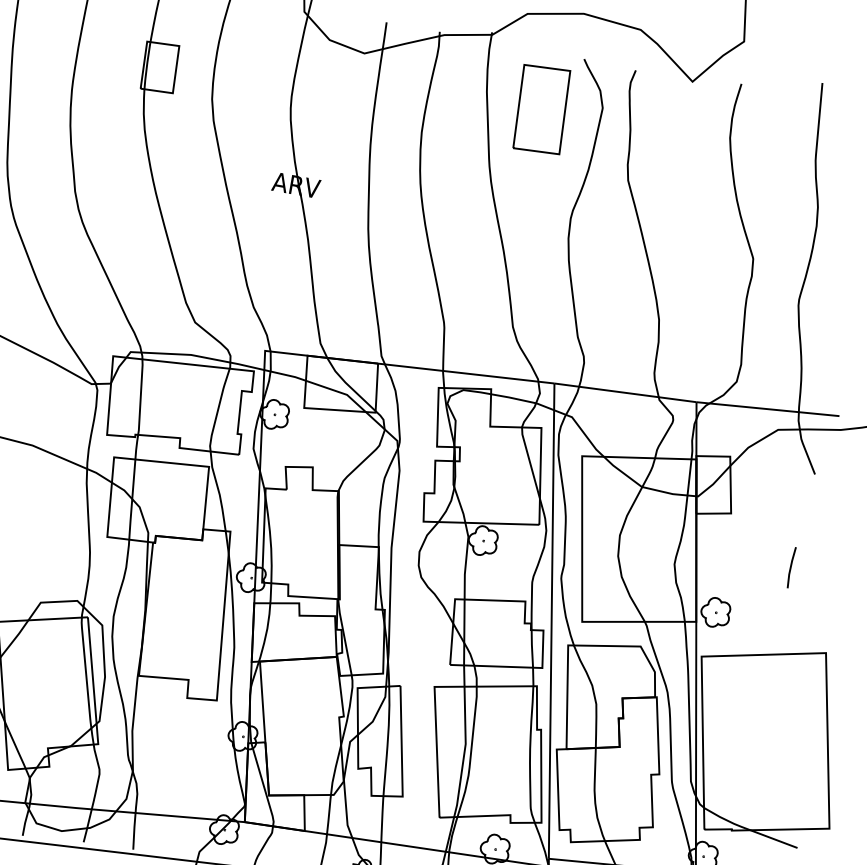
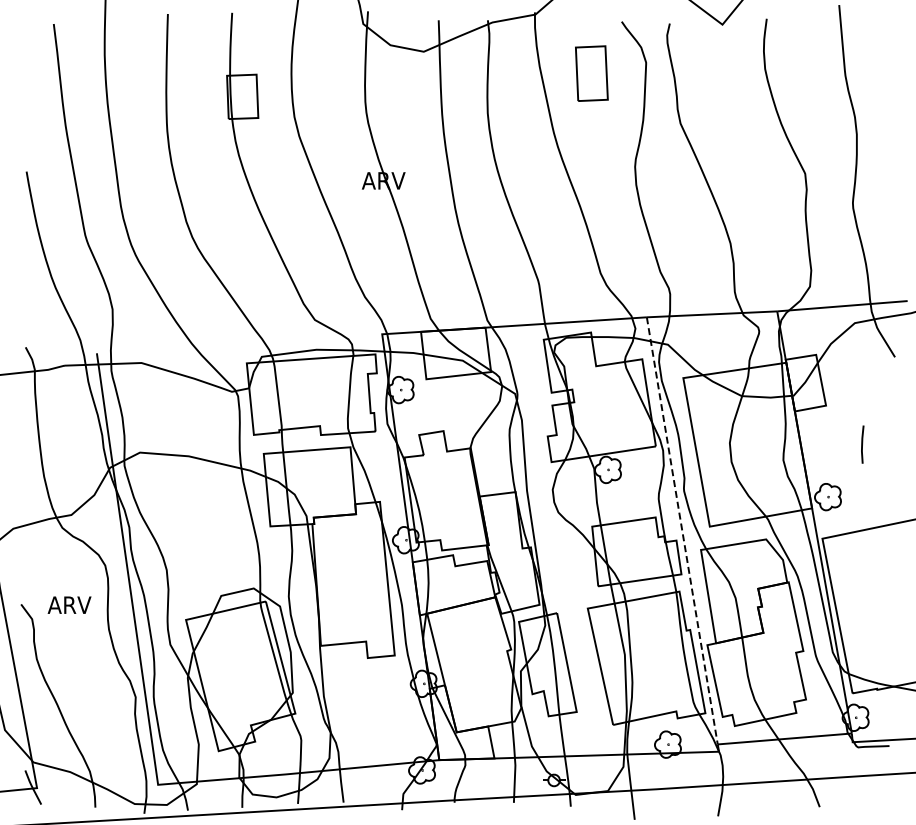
part: (541, 109) -> (591, 73), size x0.7
line: (791, 567) -> (862, 444), moved
line: (551, 621) -> (682, 531), solid -> dashed

